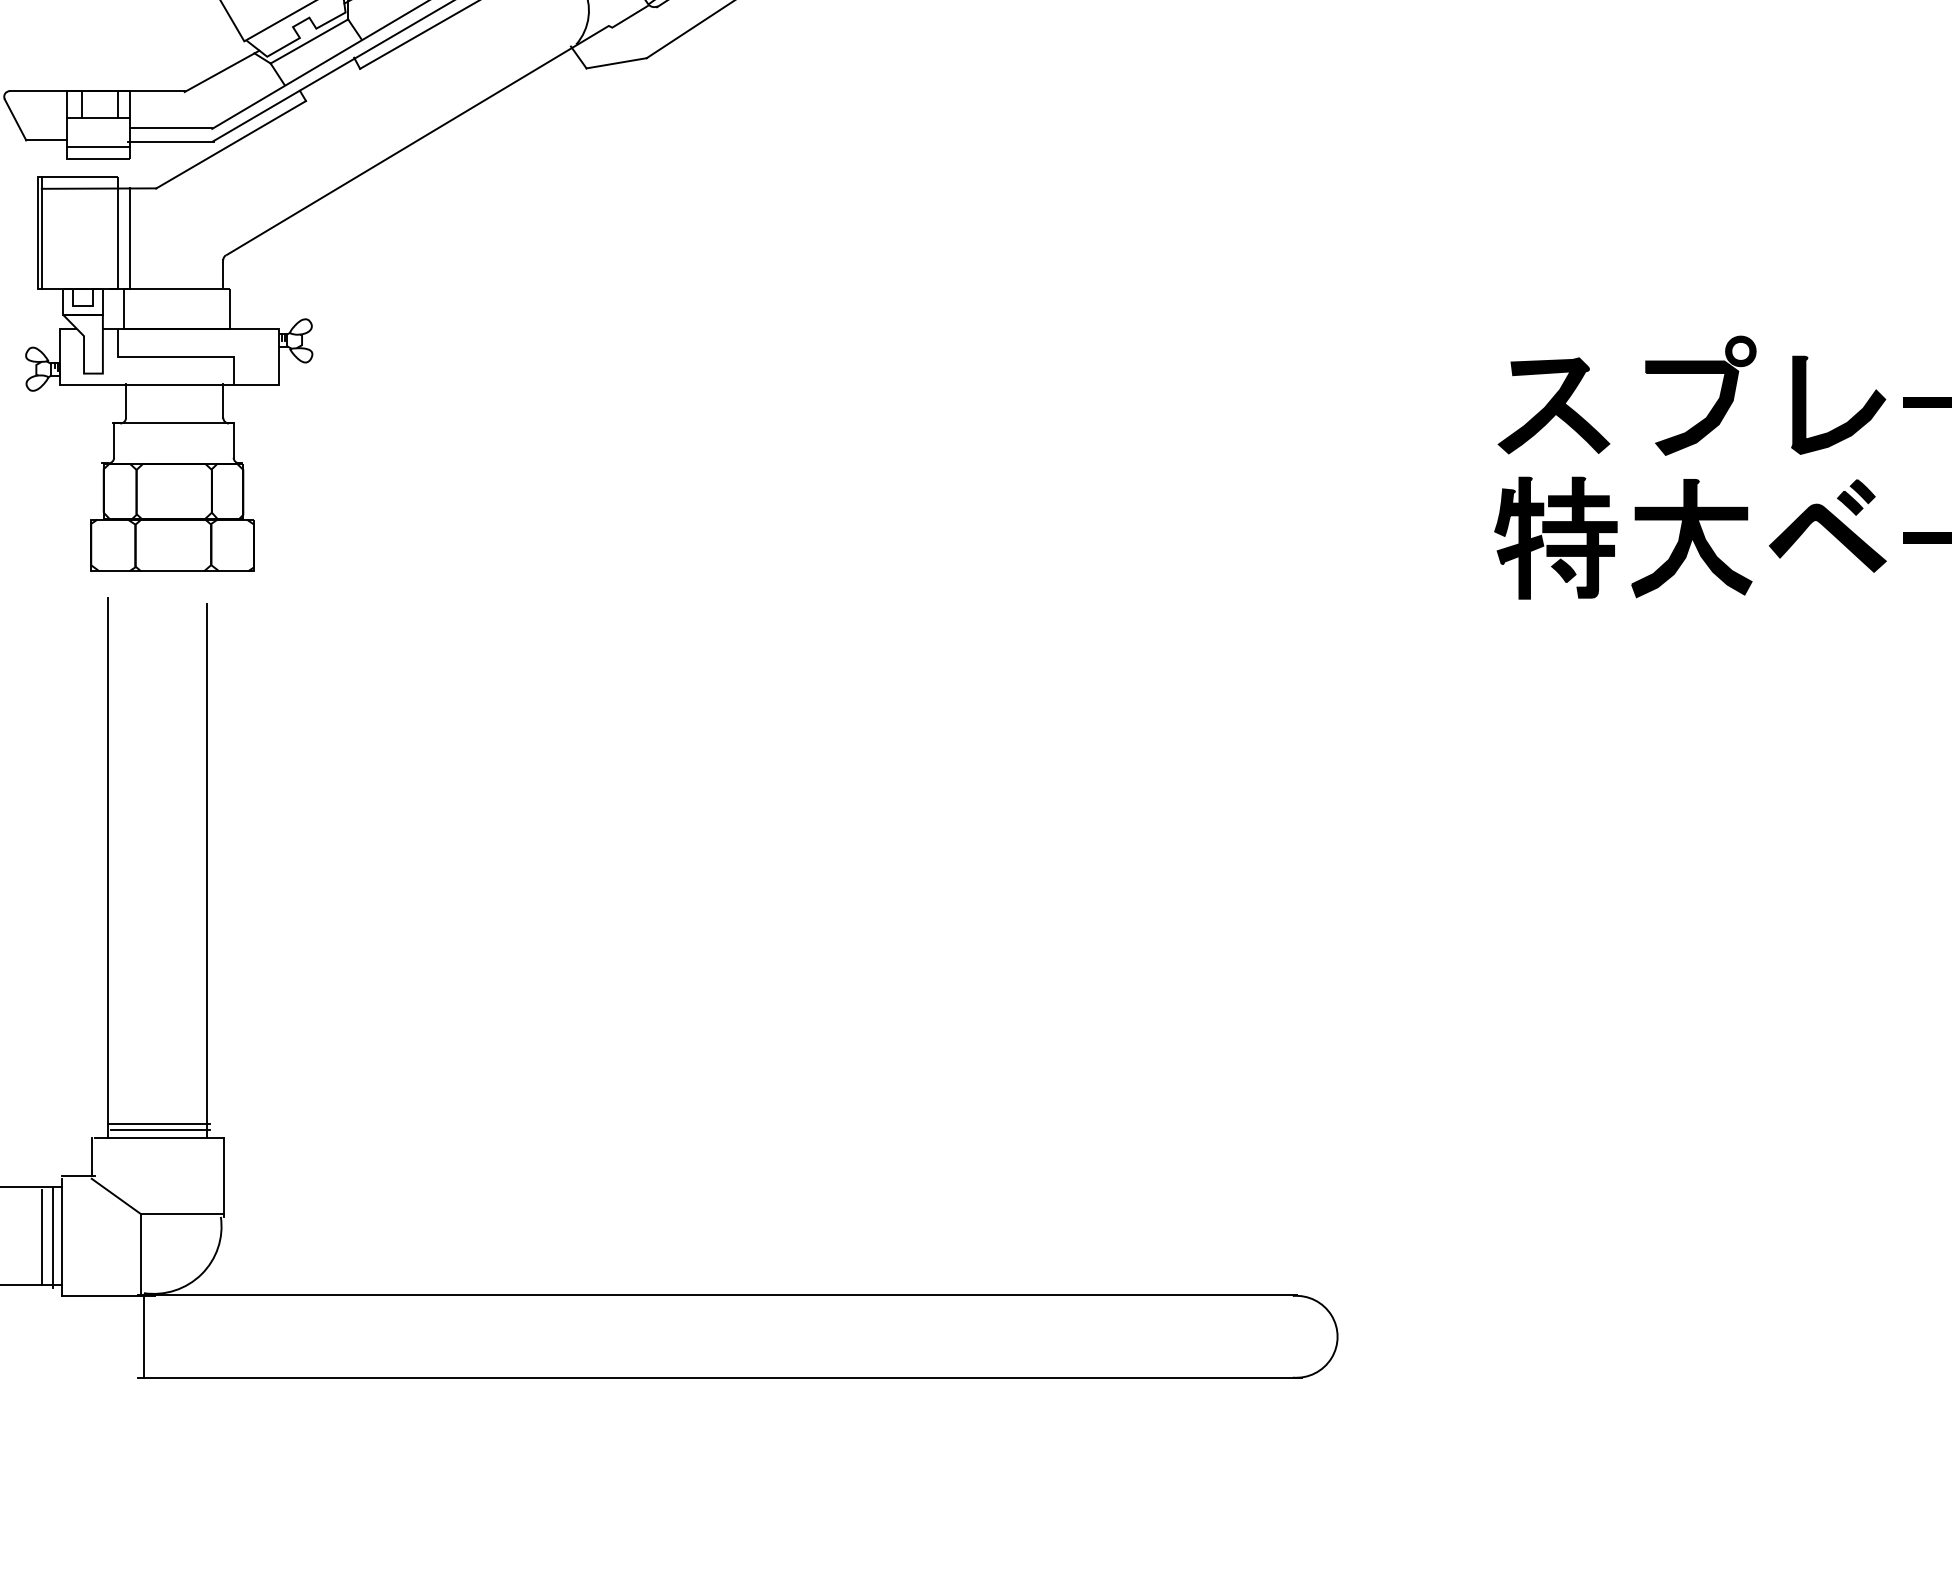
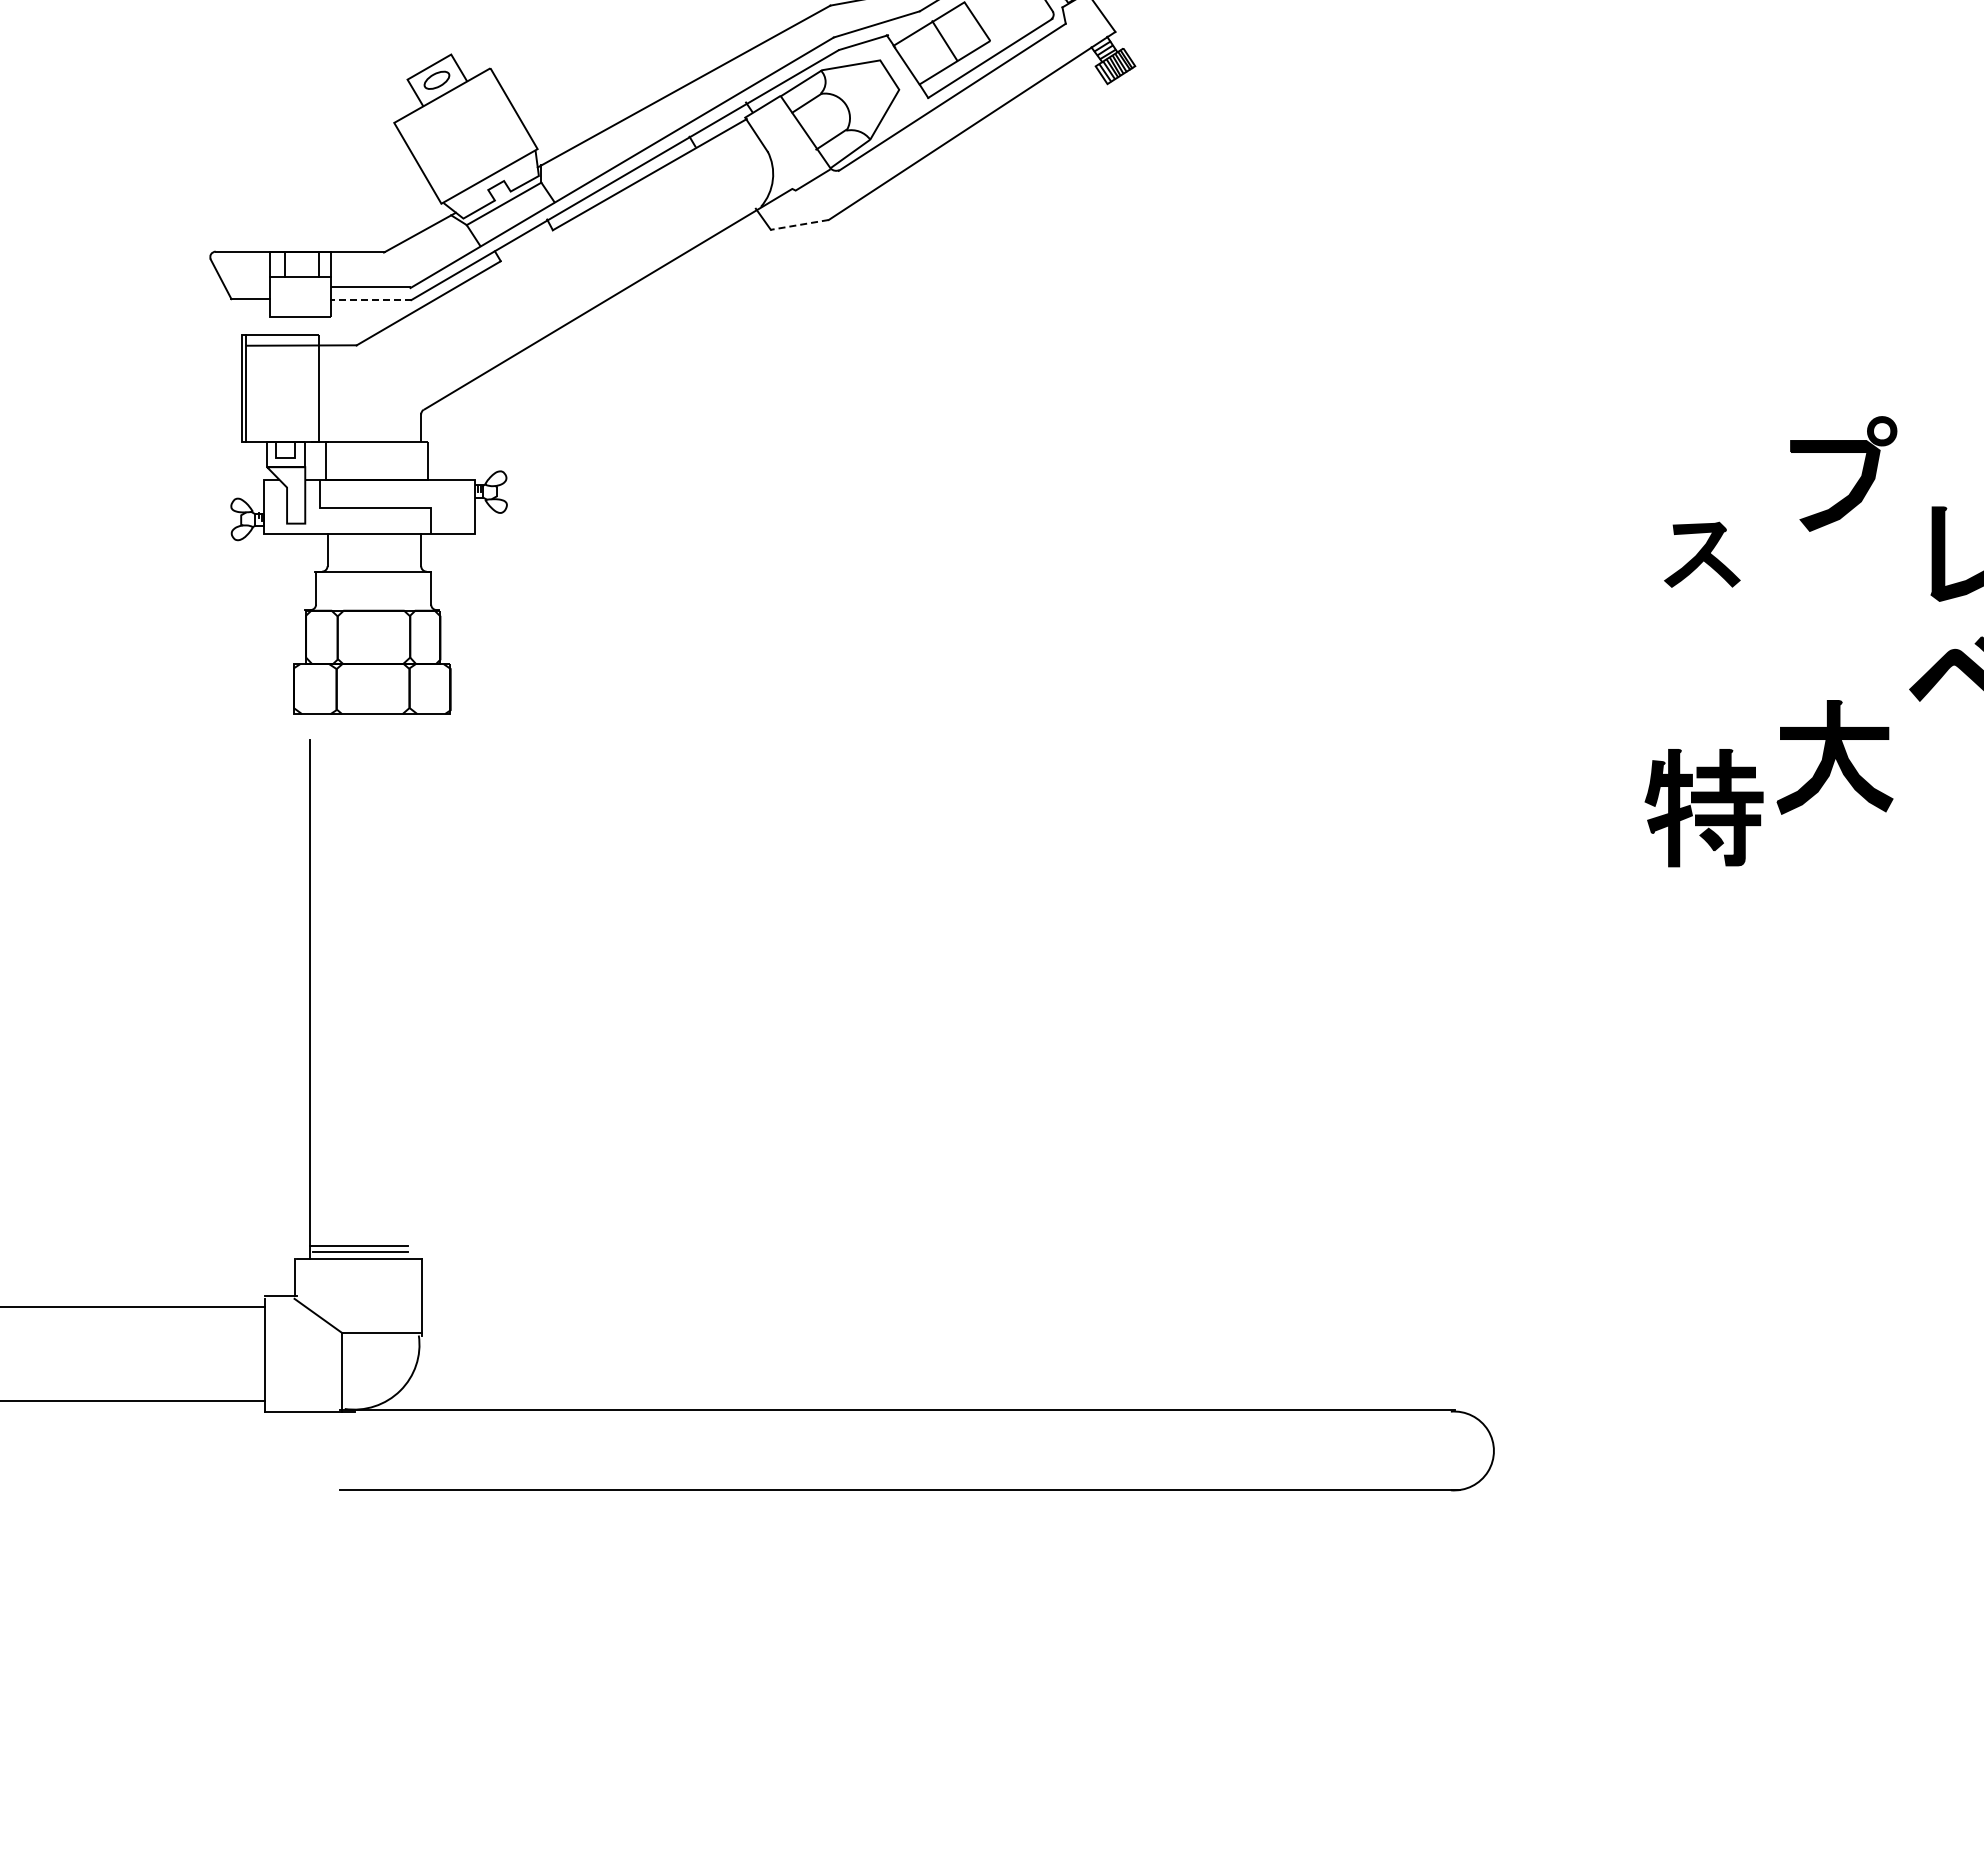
line: (616, 62) -> (799, 224), solid -> dashed
line: (170, 141) -> (370, 300), solid -> dashed
line: (97, 147) -> (300, 305), removed
line: (130, 238) -> (331, 393), removed
part: (1714, 404) -> (1856, 482), moved
part: (1554, 405) -> (1702, 554), size x0.7
part: (1555, 538) -> (1703, 808), moved
part: (1691, 538) -> (1834, 757), moved
line: (207, 870) -> (405, 1002), removed
line: (53, 1236) -> (257, 1354), removed
line: (41, 1237) -> (246, 1355), removed
line: (143, 1336) -> (344, 1450), removed

